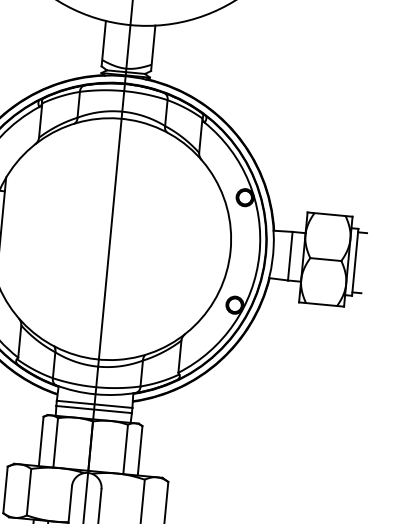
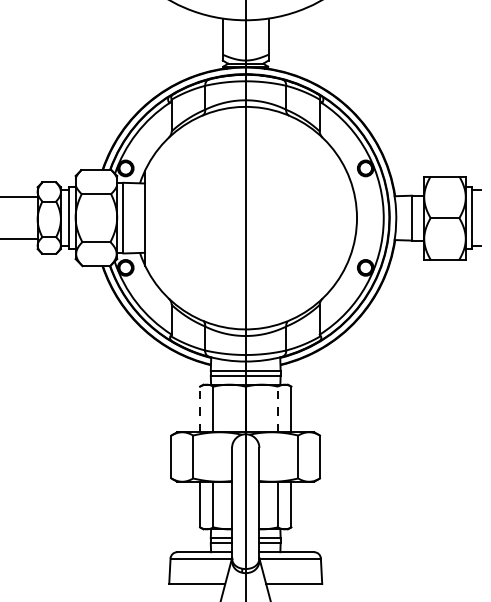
line: (41, 441) -> (200, 409), solid -> dashed
line: (126, 449) -> (278, 409), solid -> dashed

